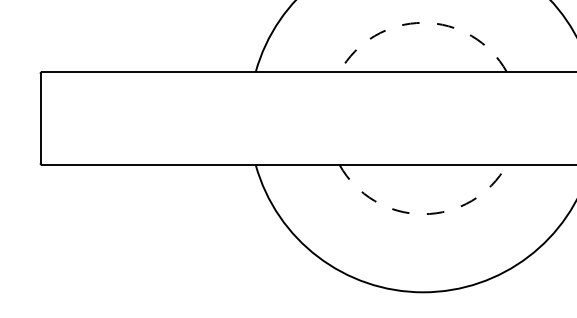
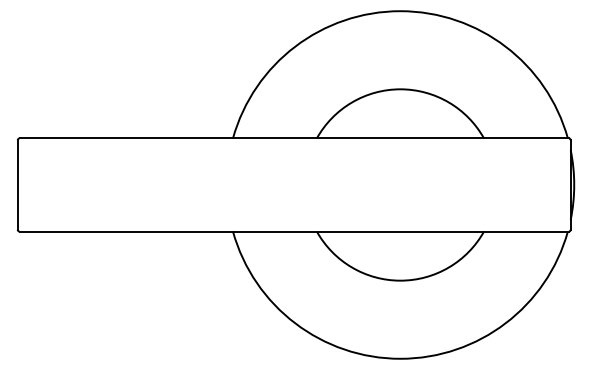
arc: (423, 23) -> (400, 89), dashed -> solid
arc: (423, 214) -> (400, 280), dashed -> solid

